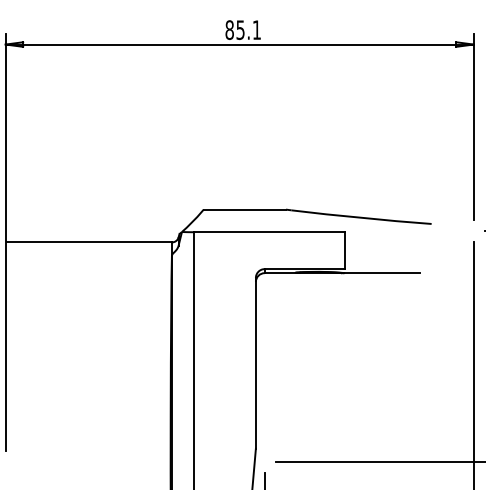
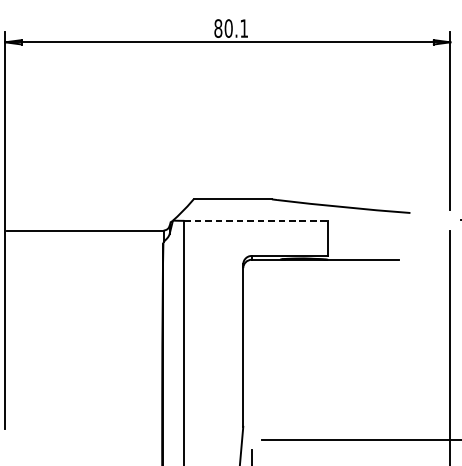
text: (240, 29) -> (228, 27), 85.1 -> 80.1
line: (269, 232) -> (256, 221), solid -> dashed

